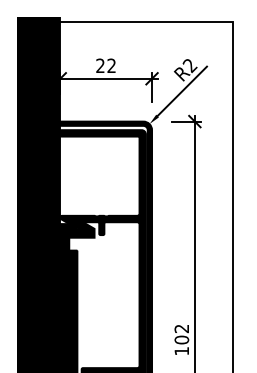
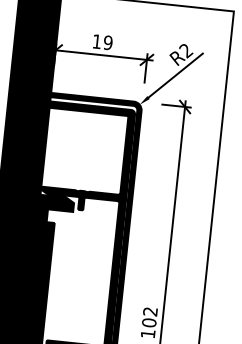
text: (106, 65) -> (103, 41), 22 -> 19

